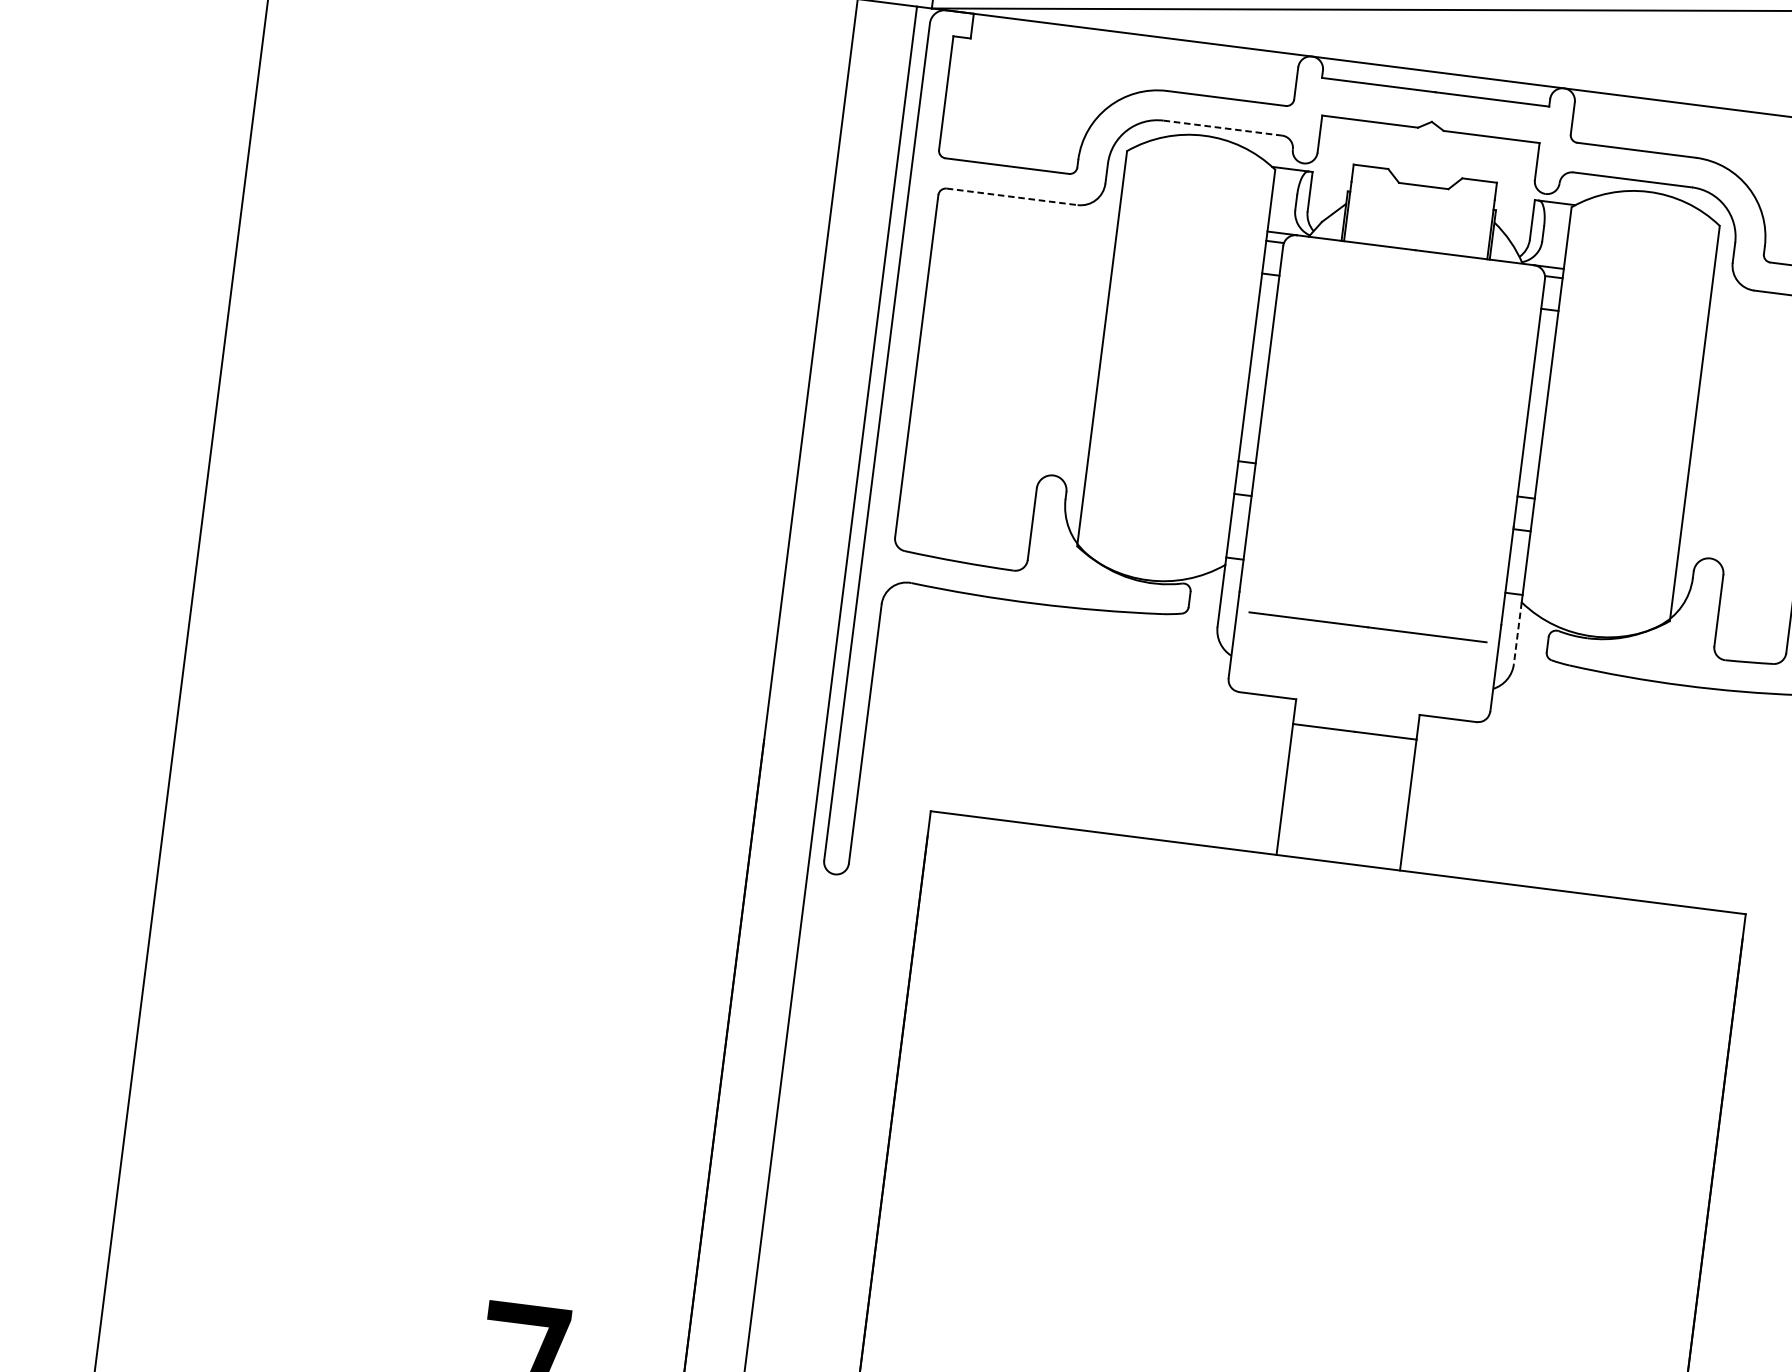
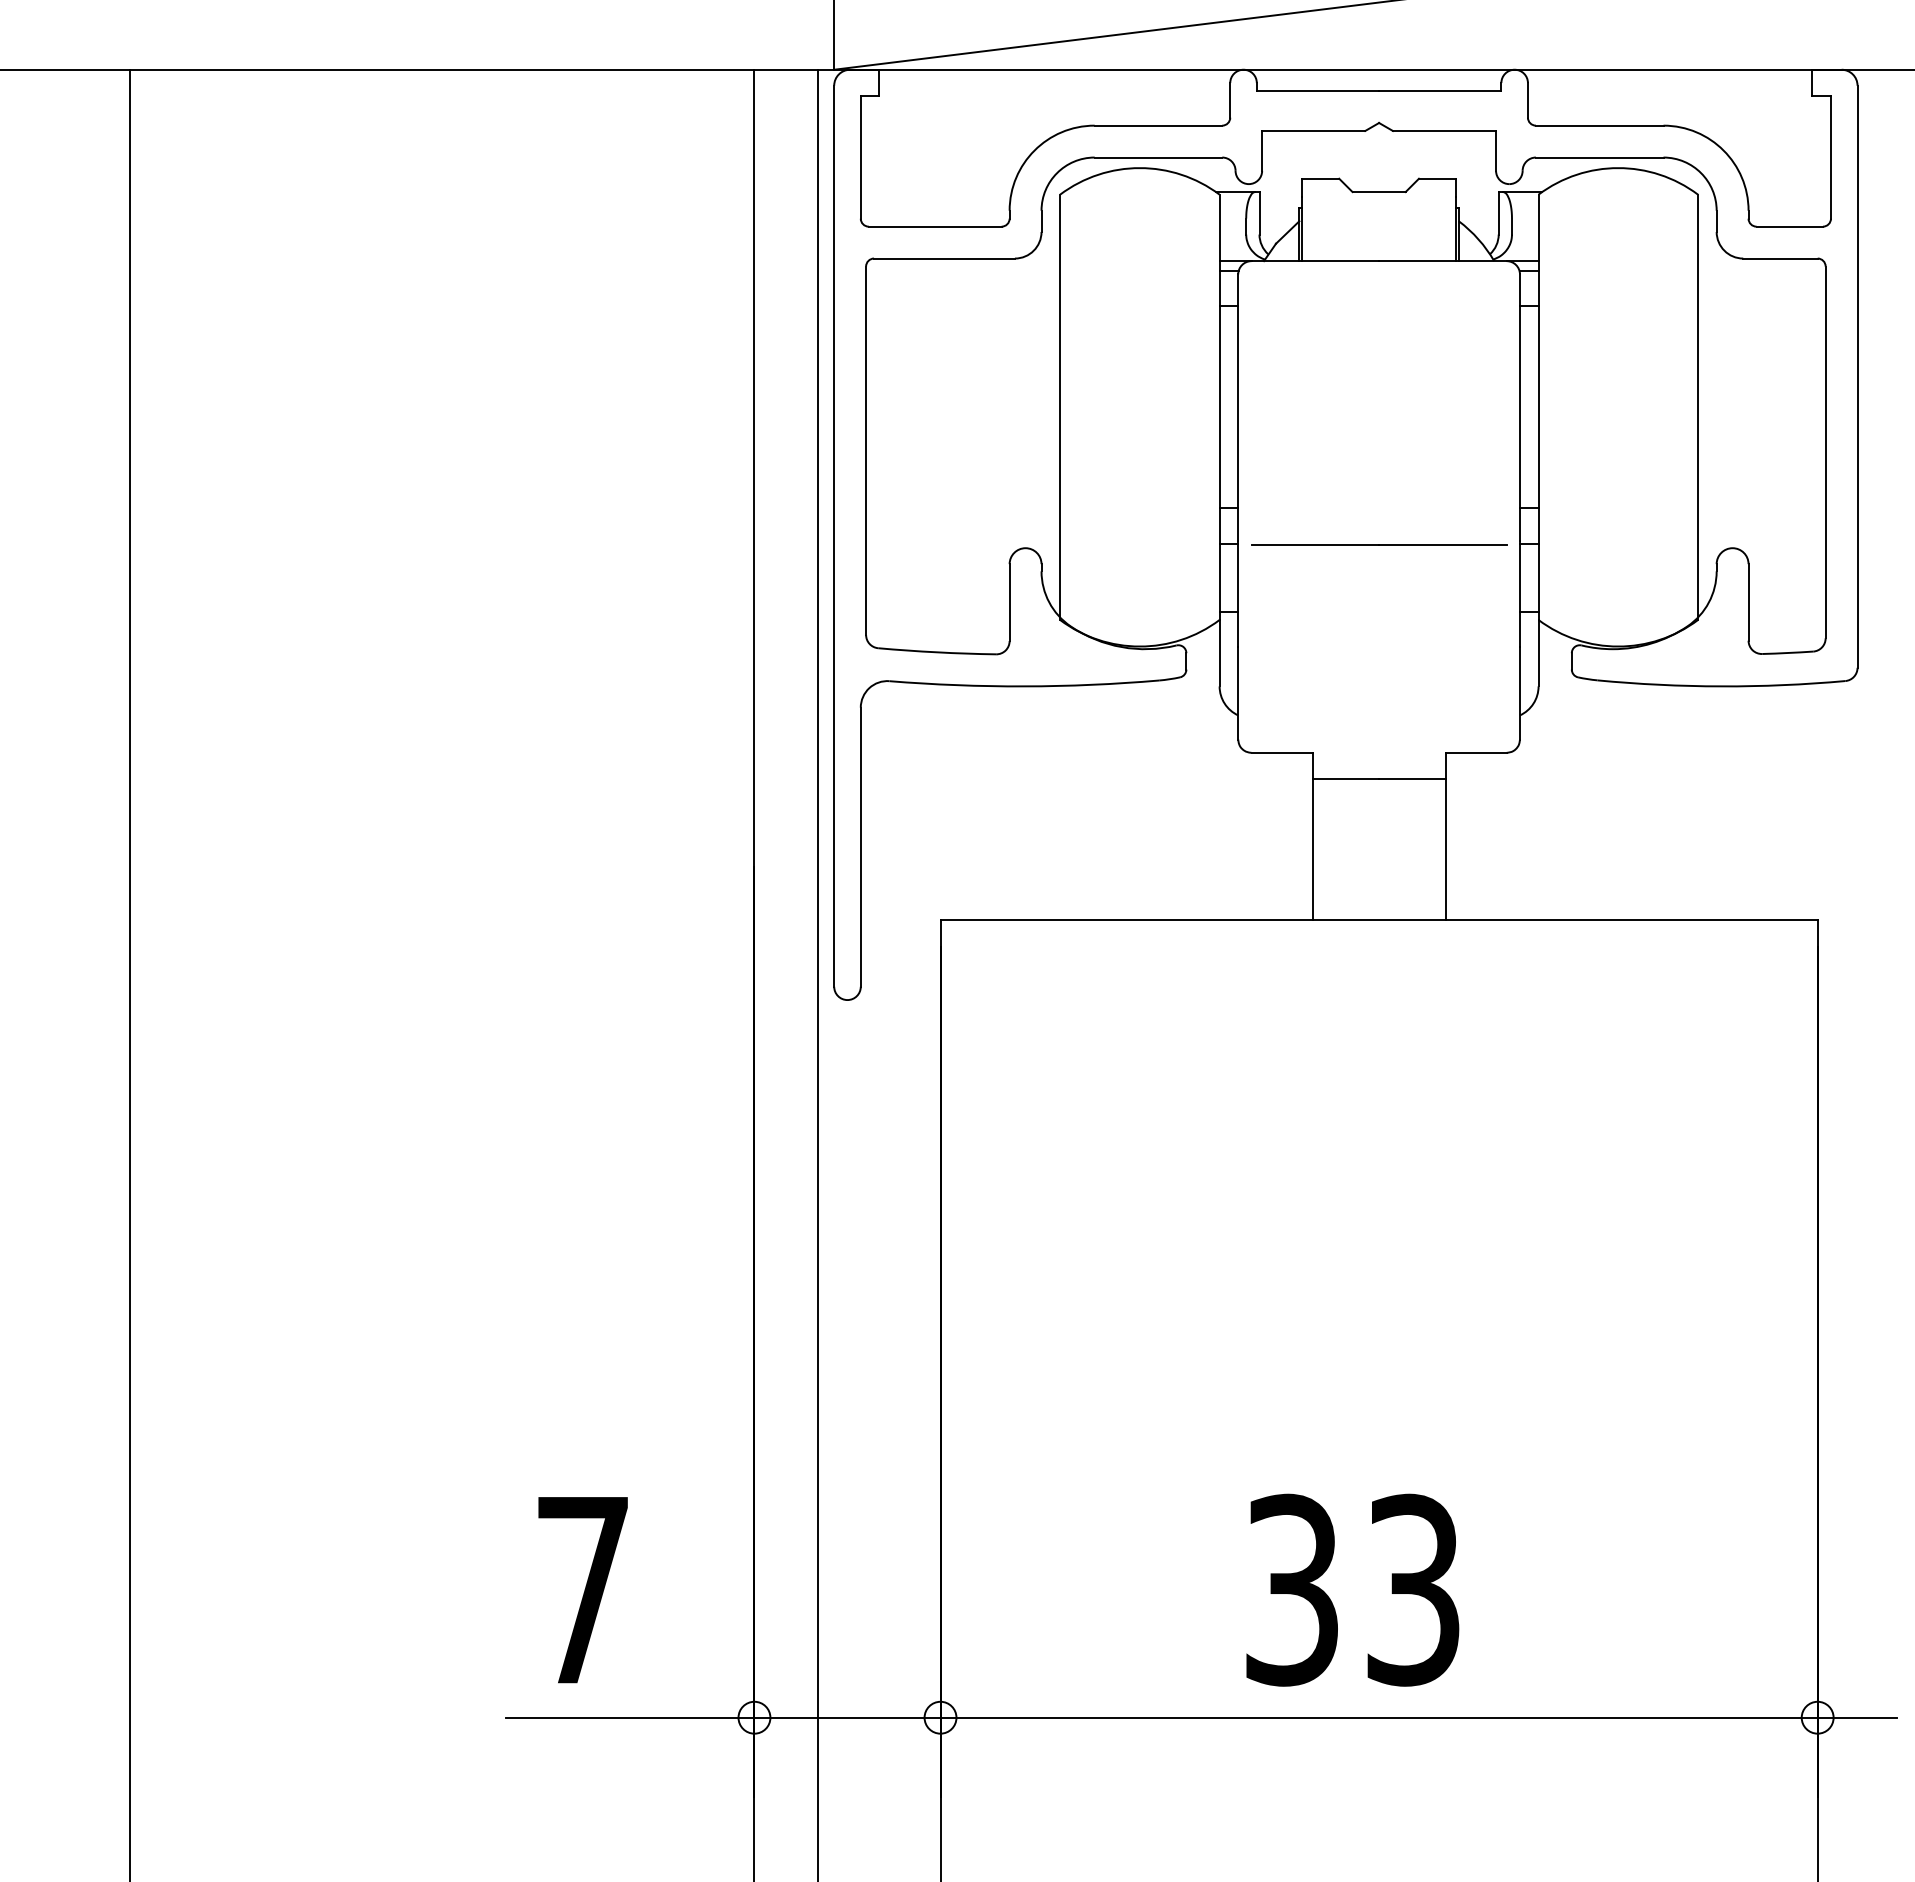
line: (1222, 128) -> (1158, 157), dashed -> solid
line: (1013, 196) -> (945, 258), dashed -> solid
line: (1368, 626) -> (1379, 544), moved
line: (1517, 633) -> (1538, 653), dashed -> solid

